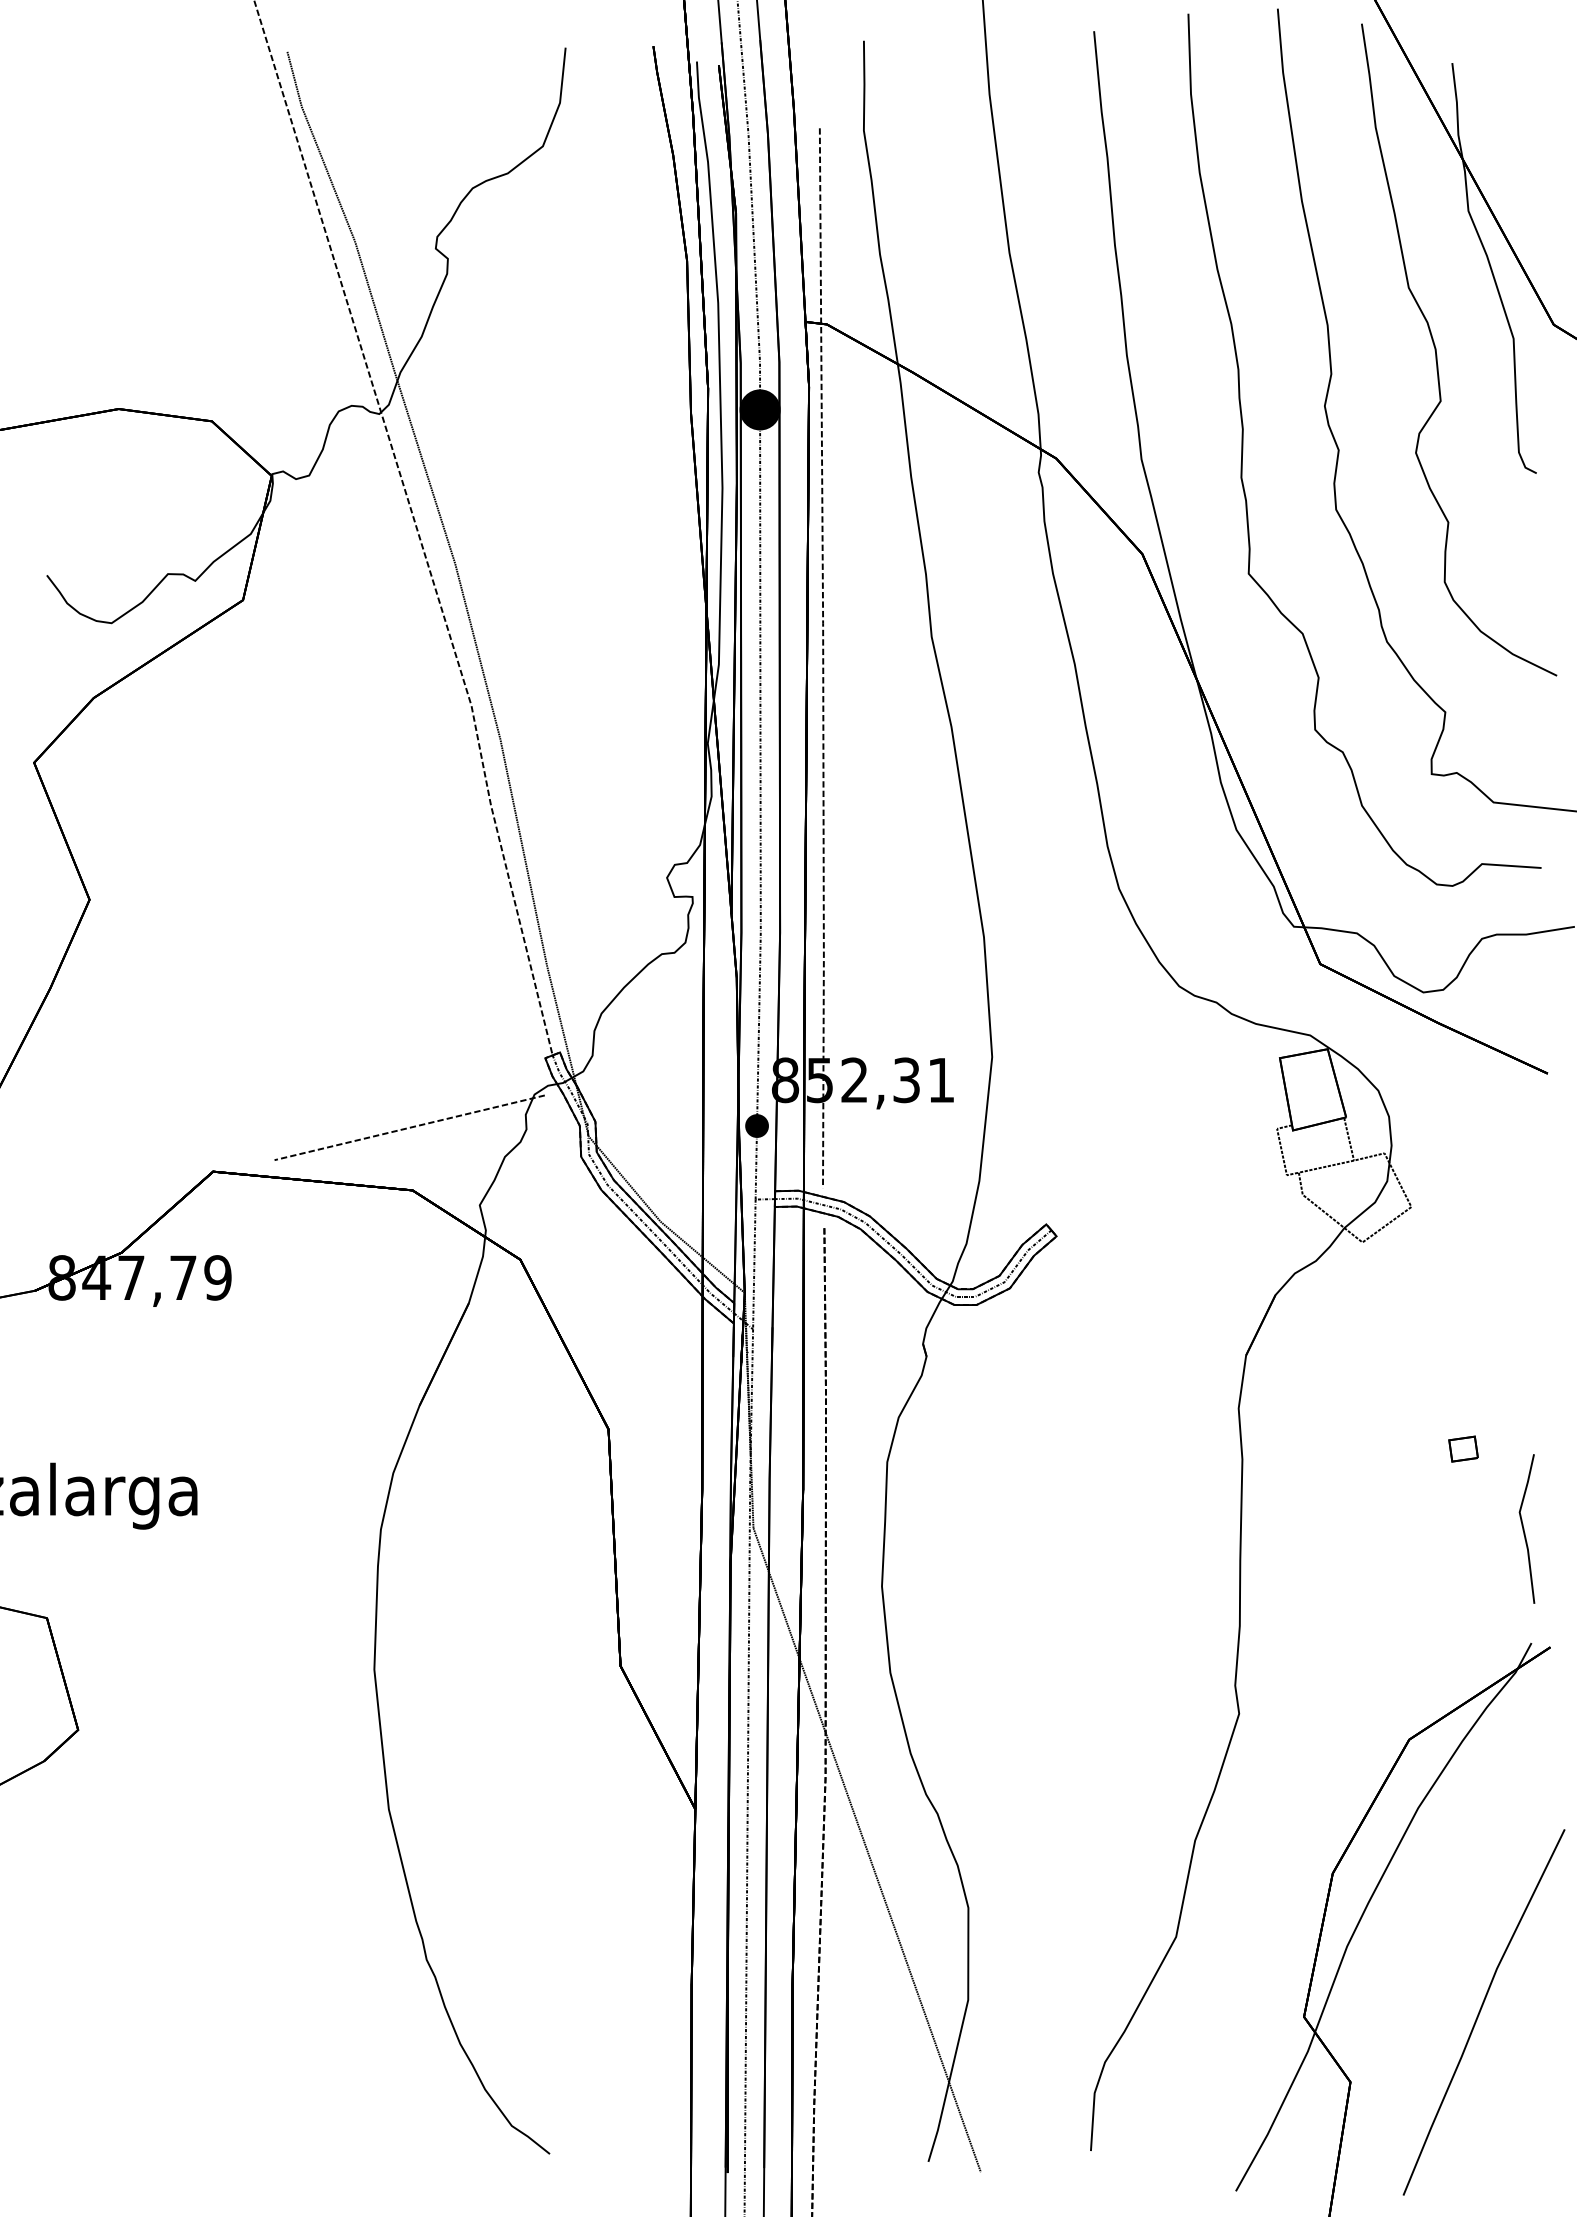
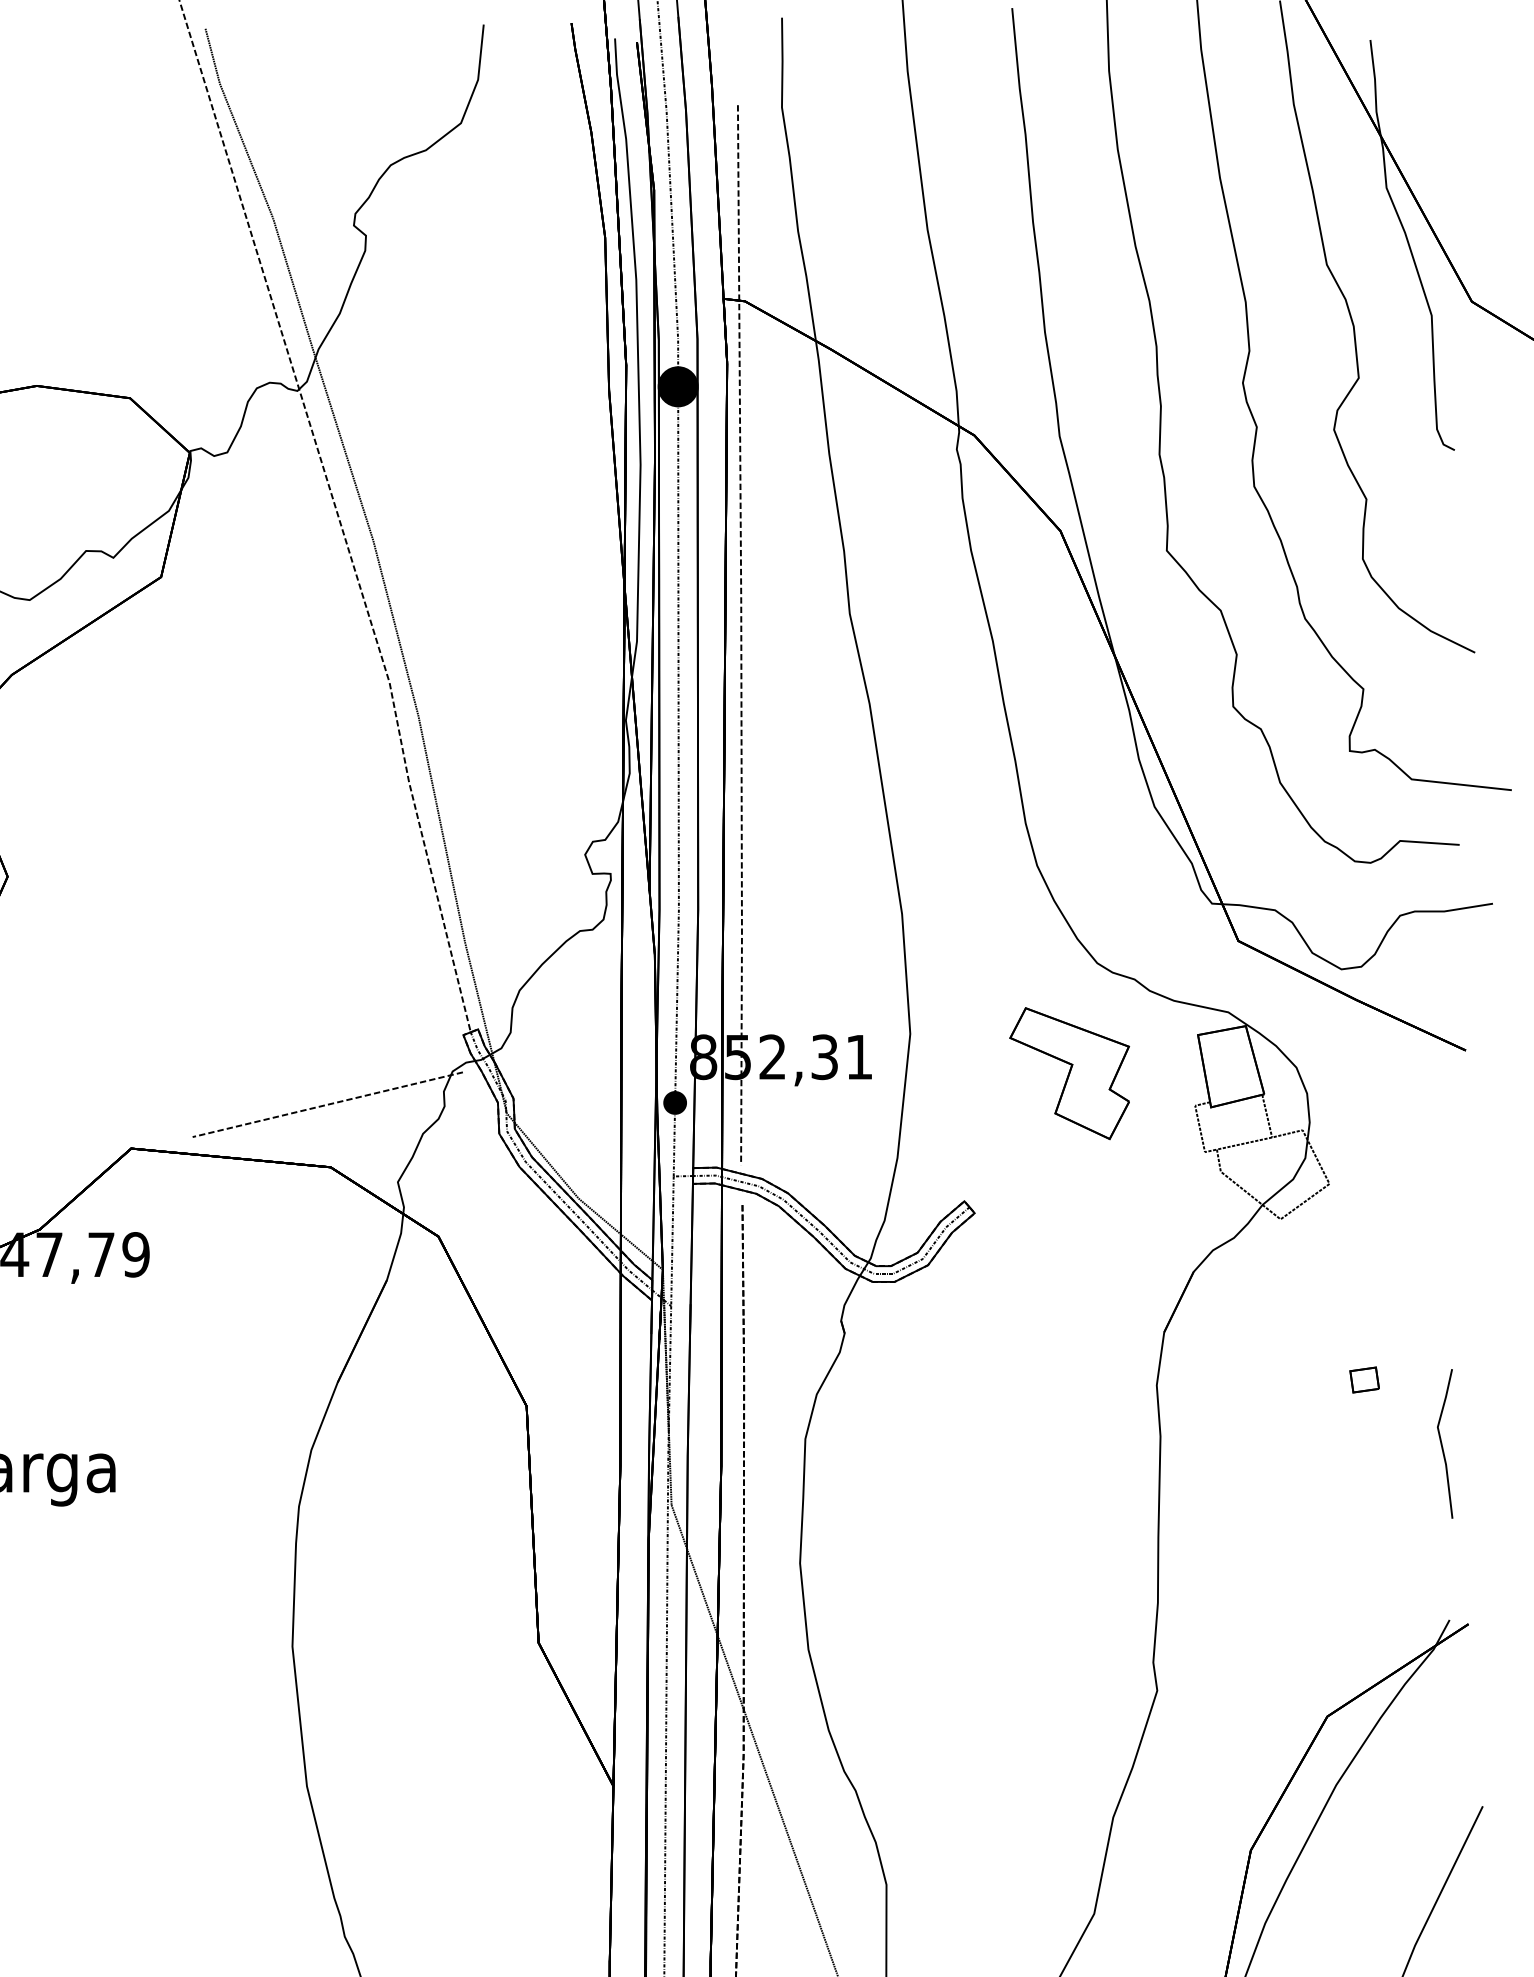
part: (1151, 1096) -> (1069, 1073), added
part: (1463, 1448) -> (1364, 1379), moved
line: (1524, 1528) -> (1442, 1443), moved

